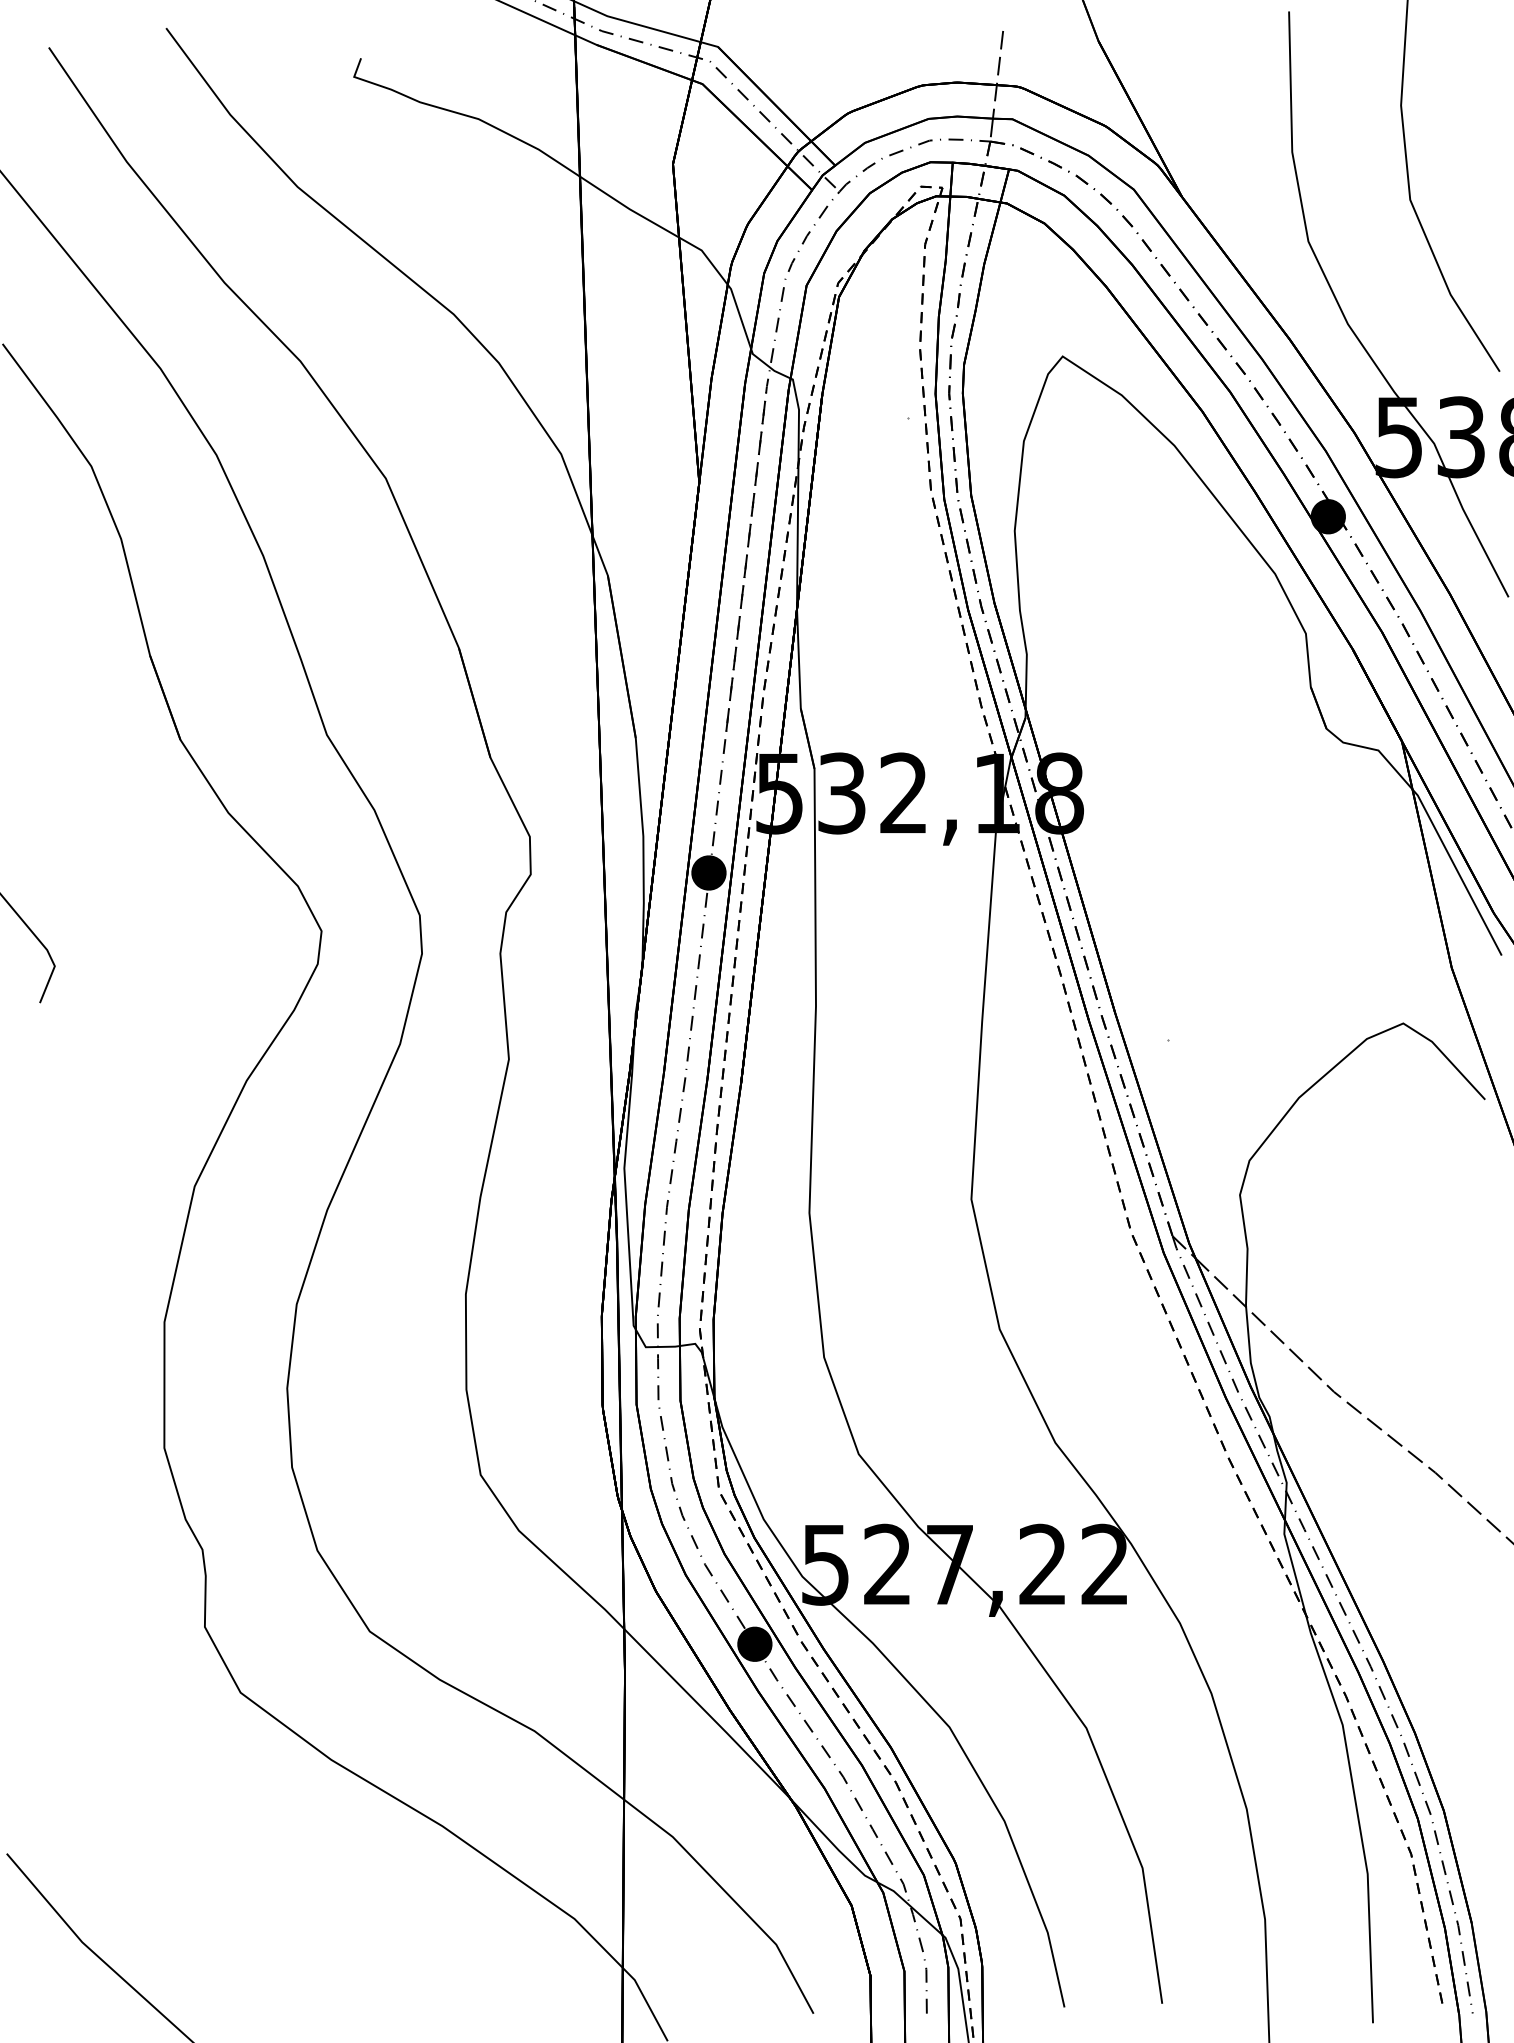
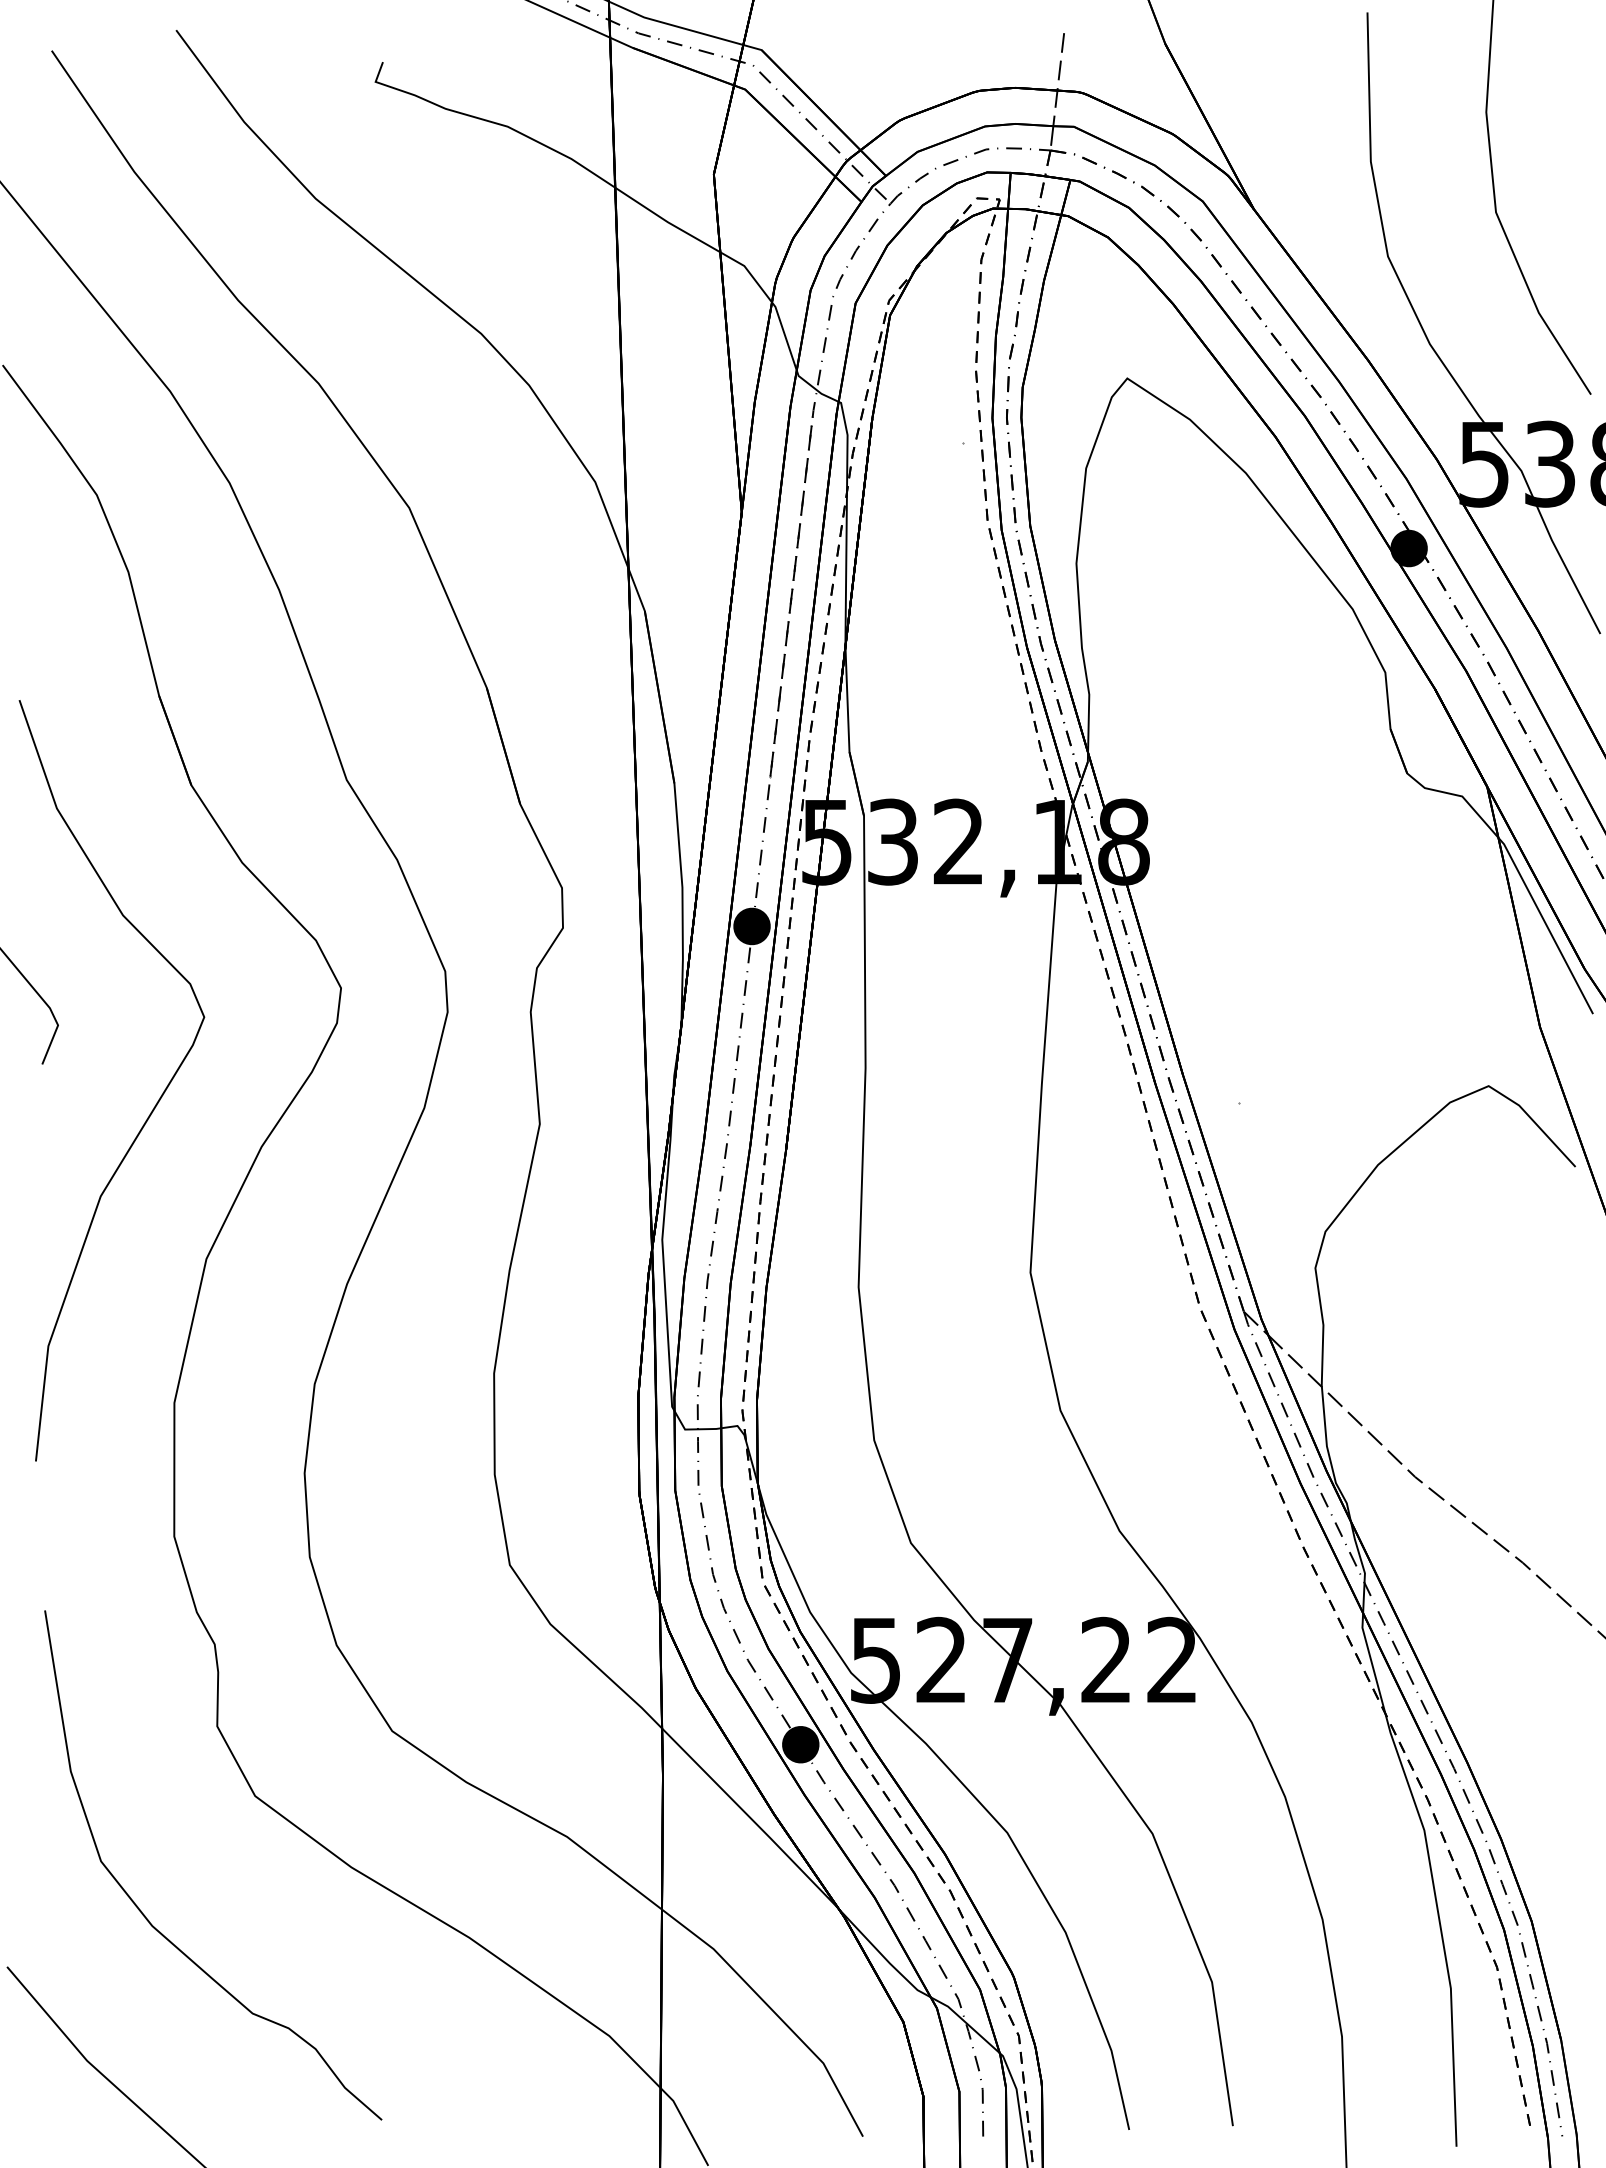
curve: (144, 1043) -> (153, 1107), added
curve: (141, 1809) -> (149, 1920), added

